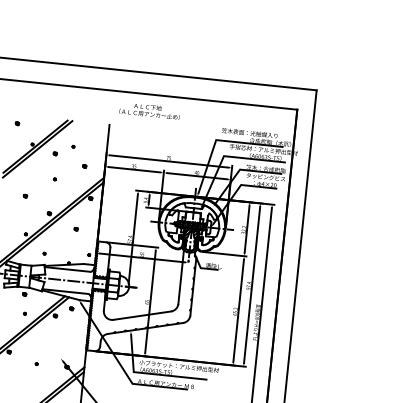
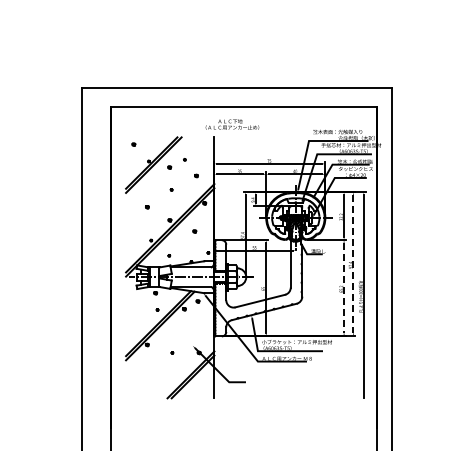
text: (149, 110) -> (232, 124), moved
line: (252, 285) -> (353, 264), solid -> dashed
line: (239, 311) -> (344, 288), solid -> dashed

